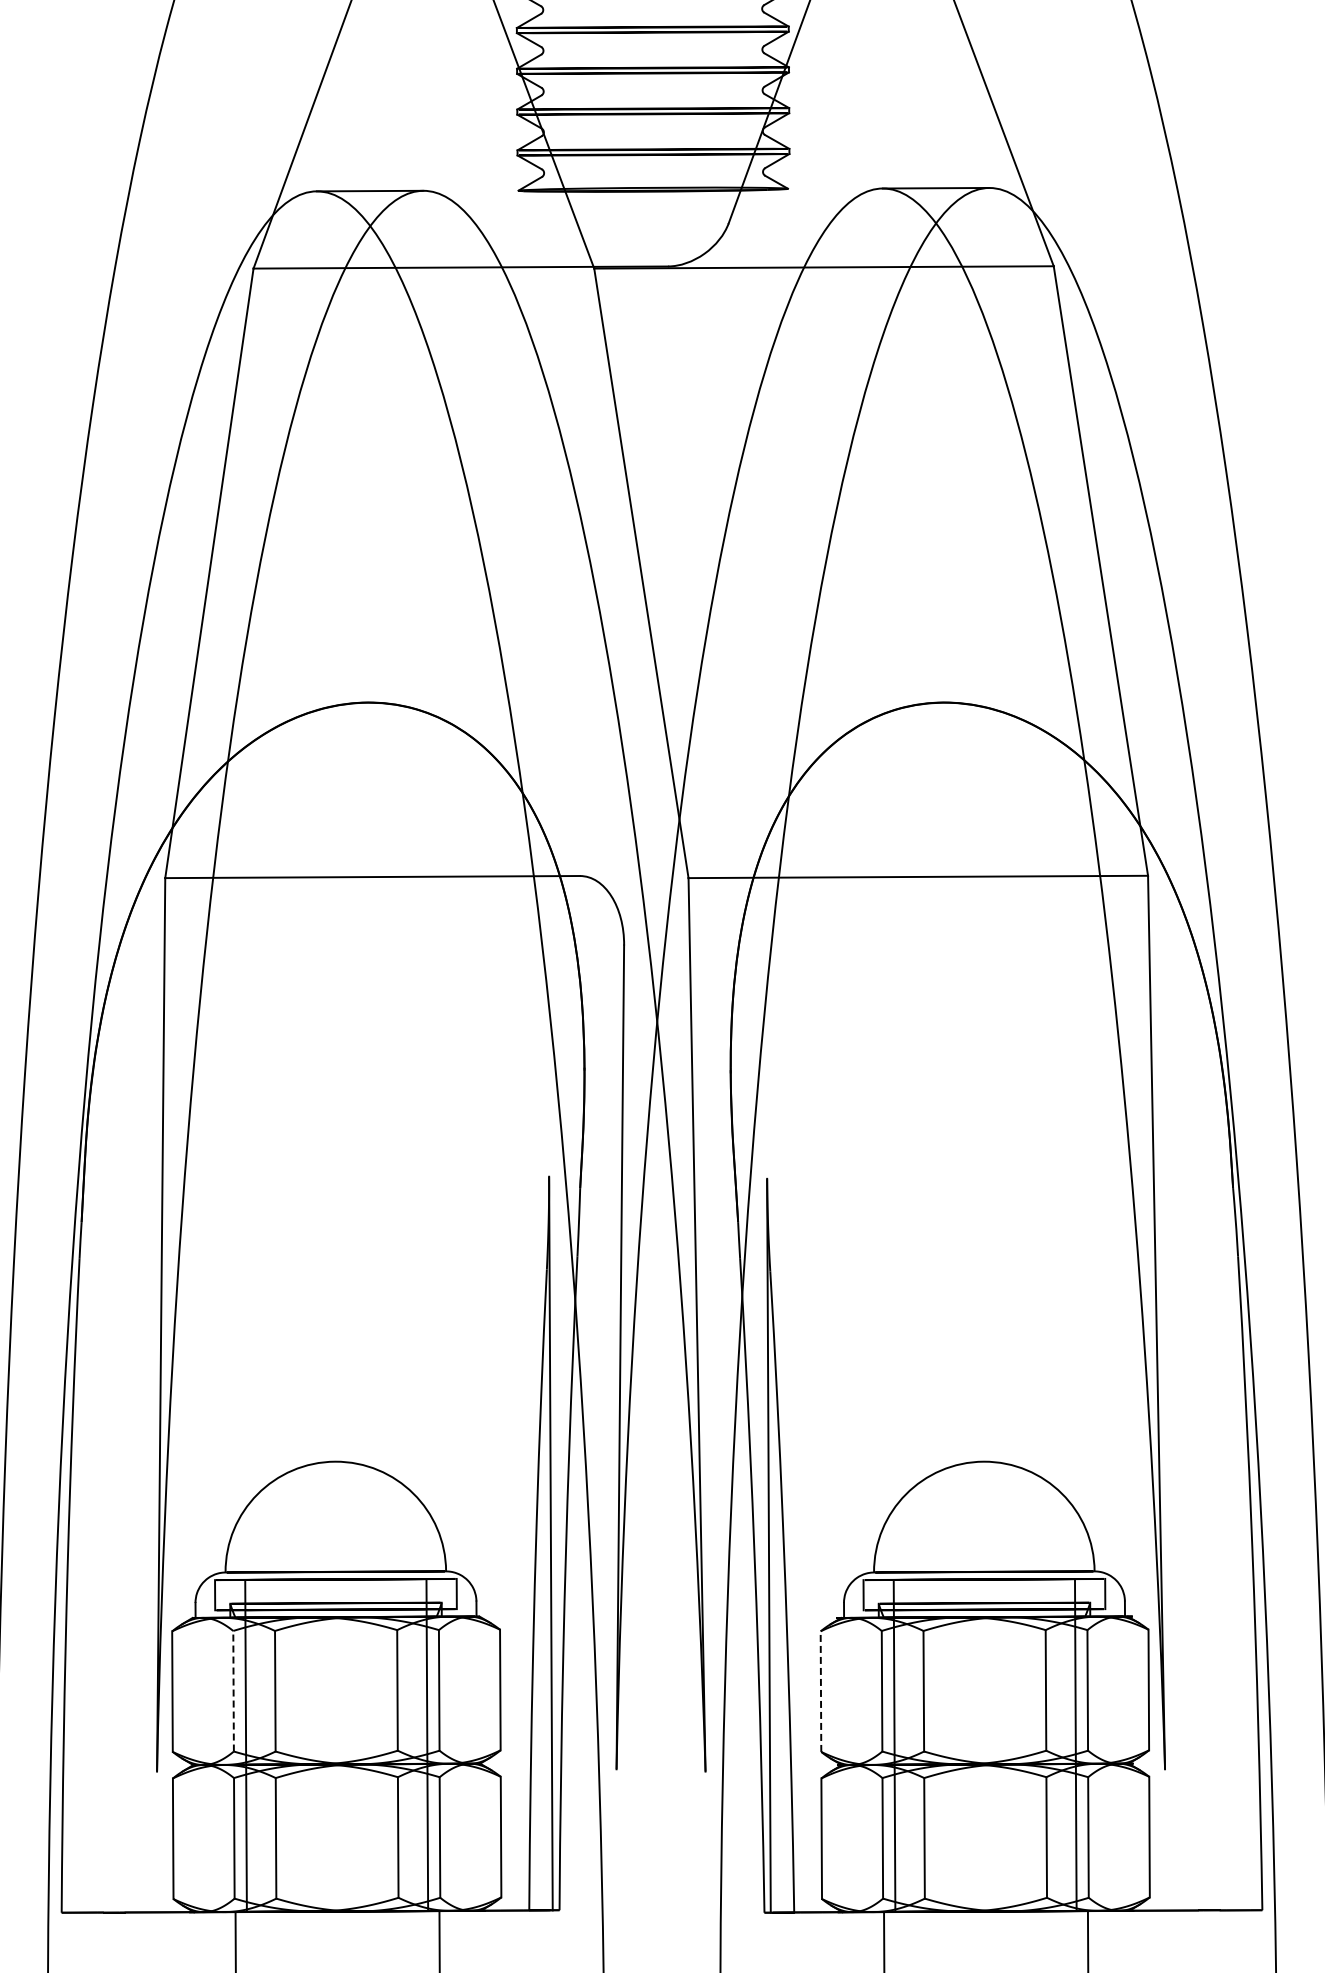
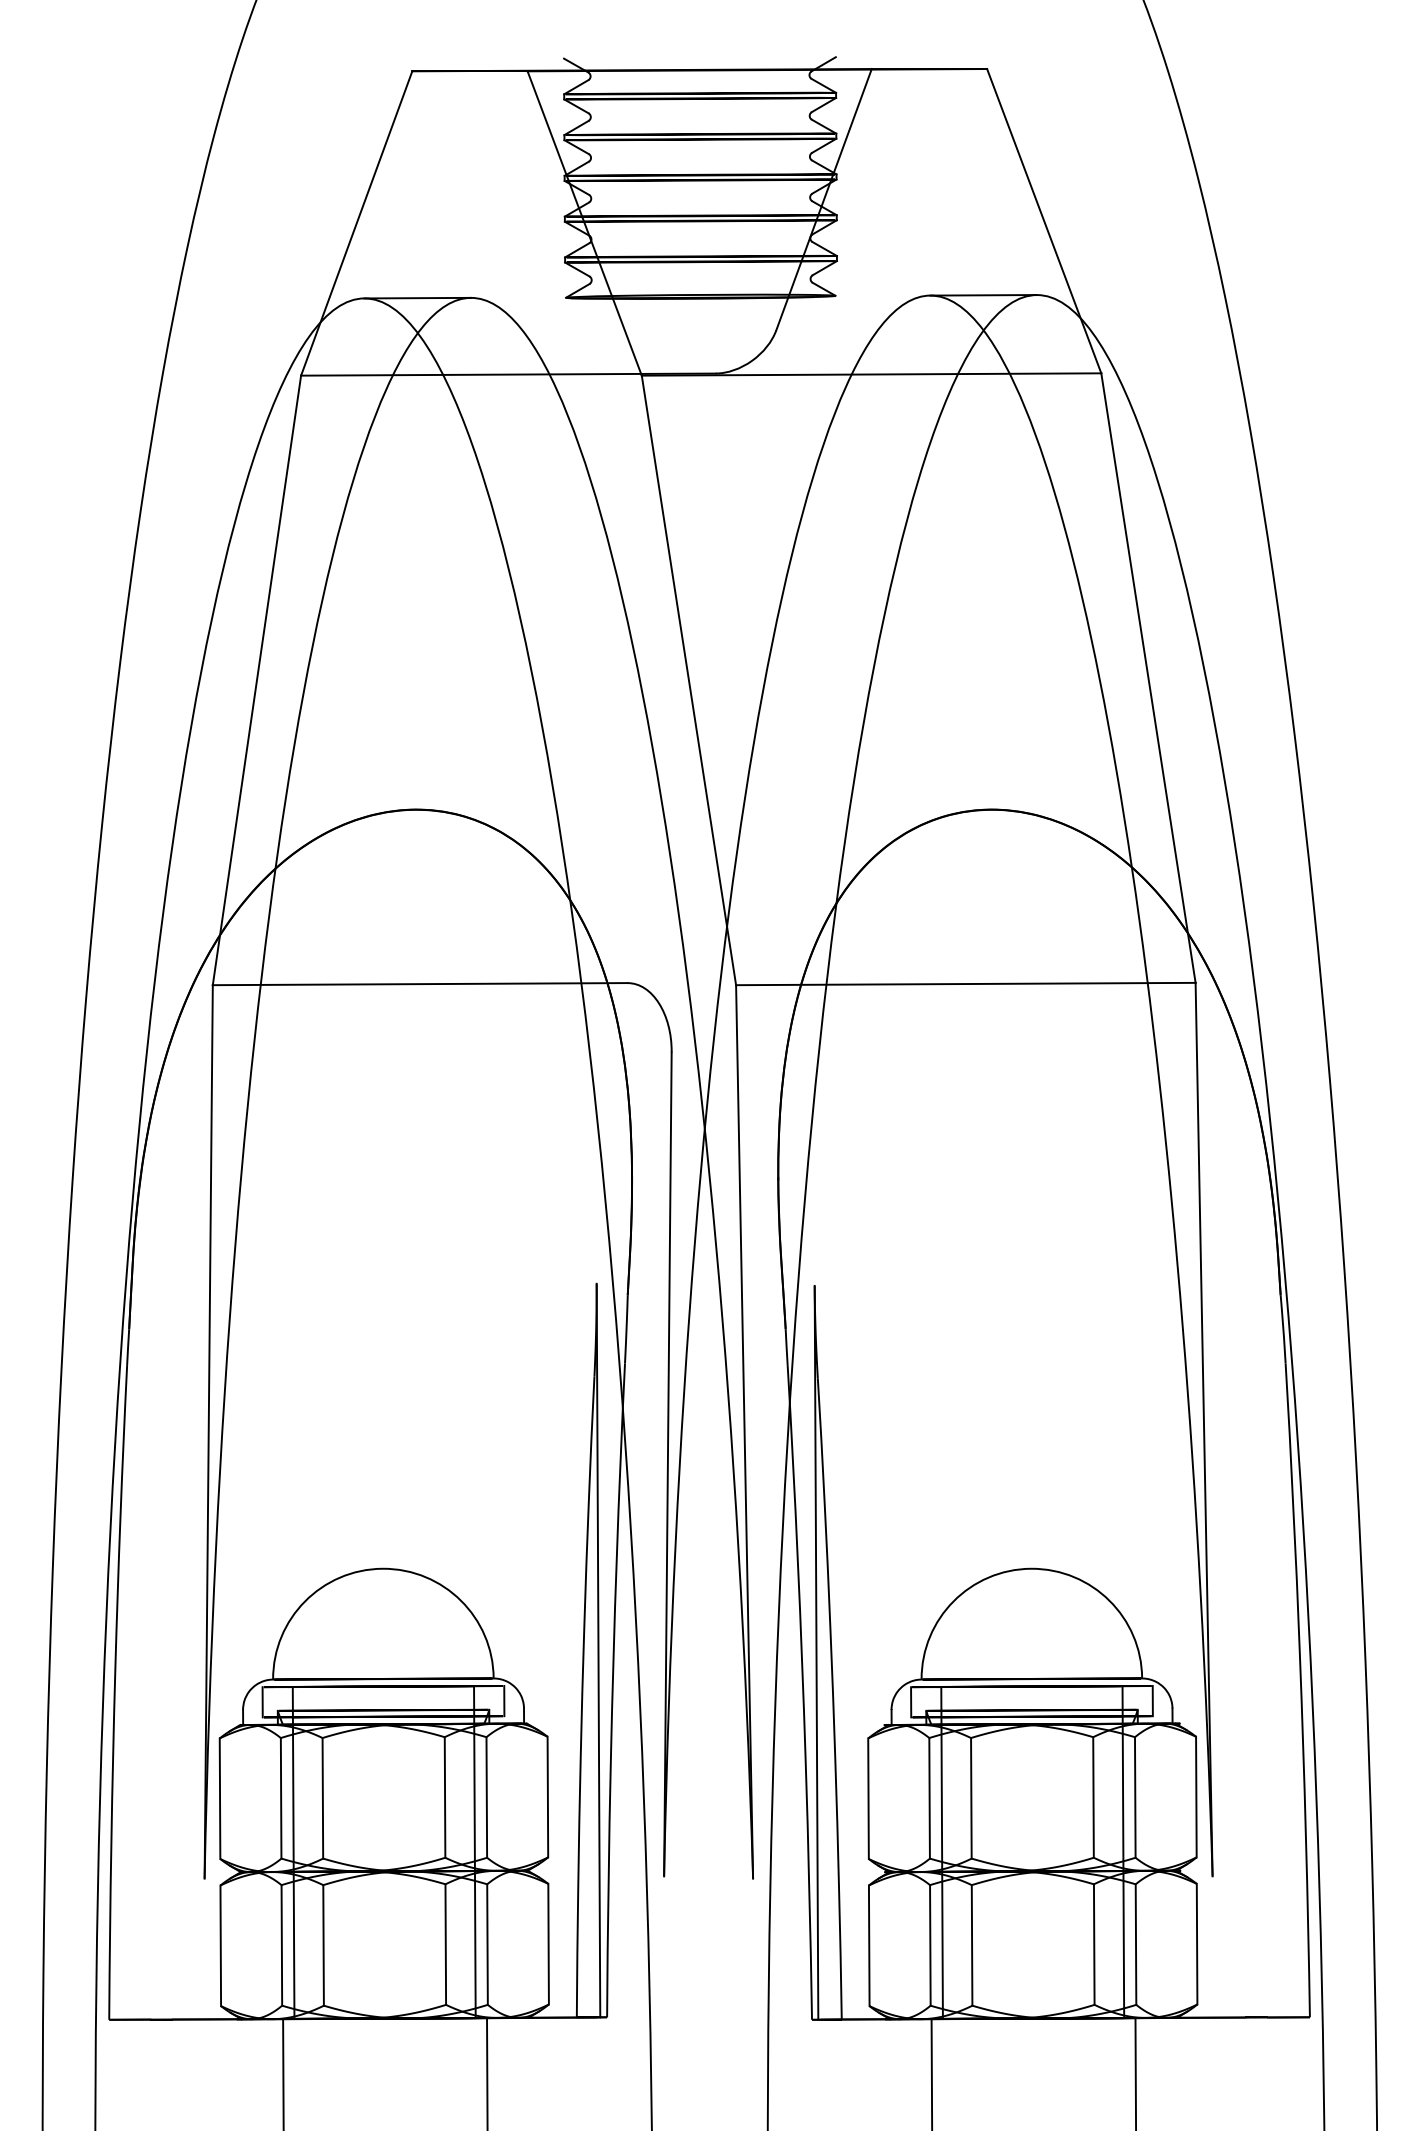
line: (233, 1690) -> (281, 1797), dashed -> solid
line: (820, 1691) -> (868, 1798), dashed -> solid

